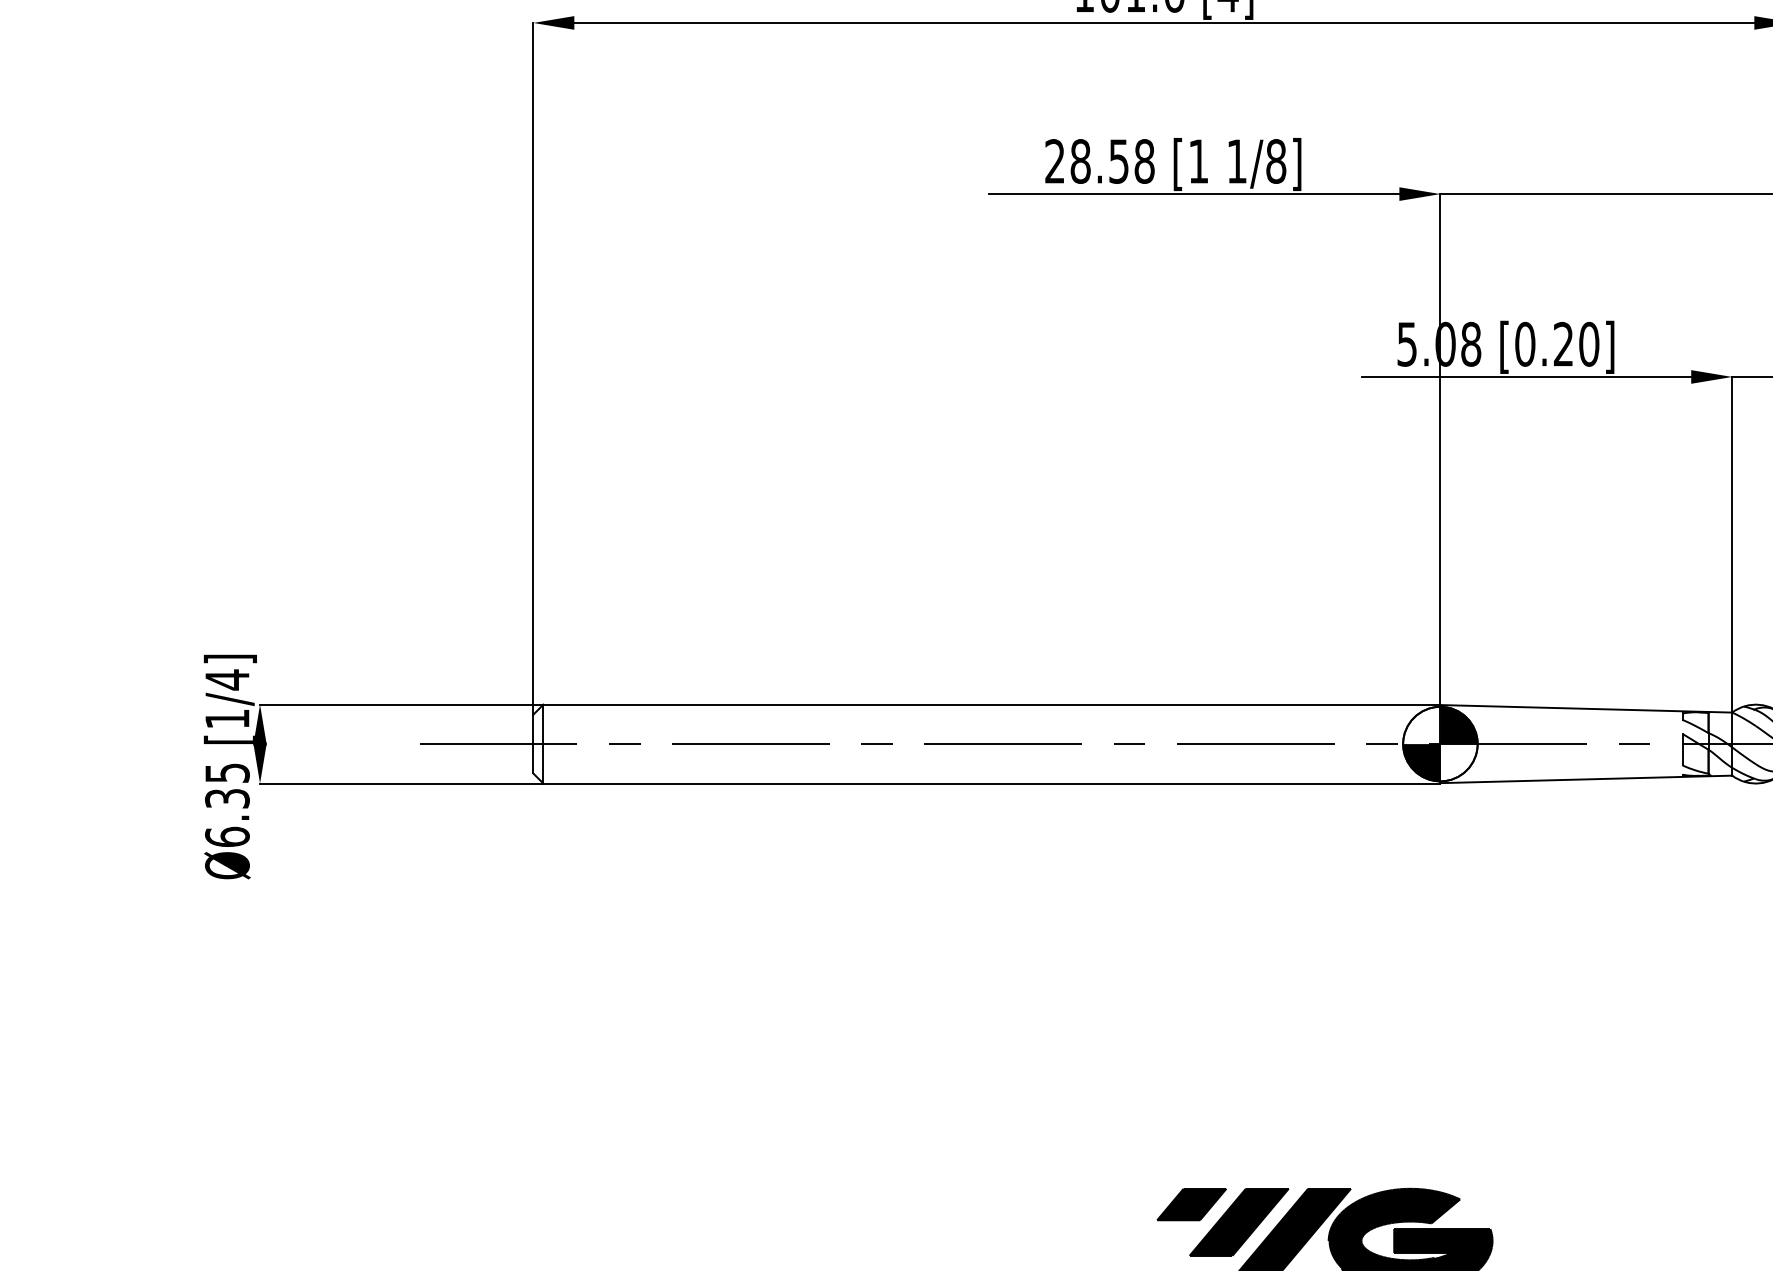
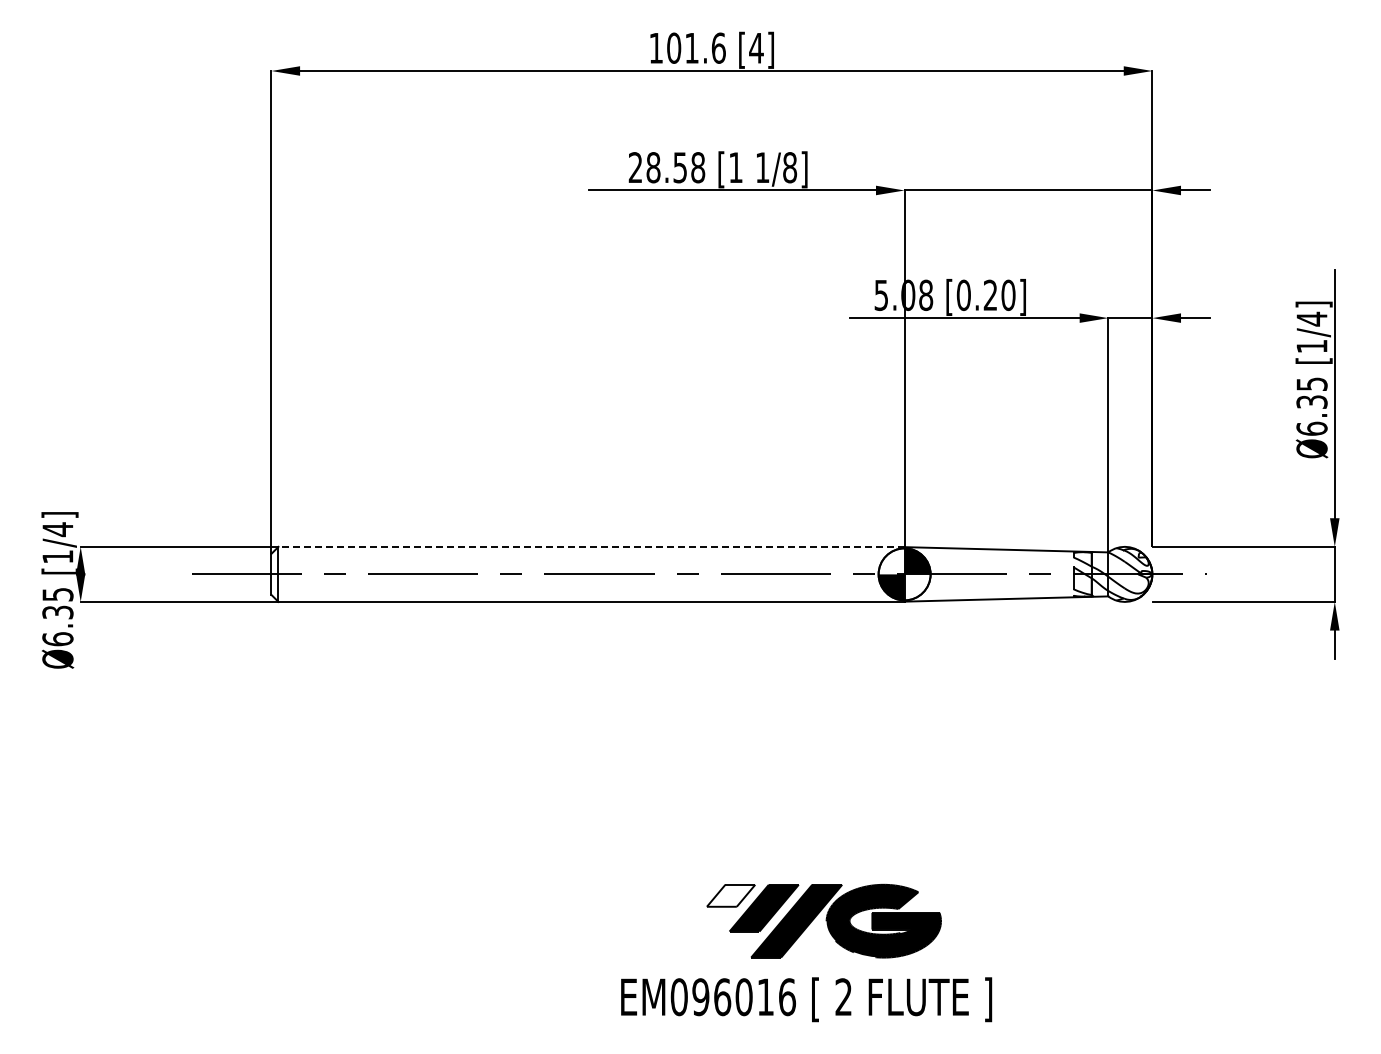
line: (991, 704) -> (591, 546), solid -> dashed
fill: (1190, 1204) -> (730, 895), removed

